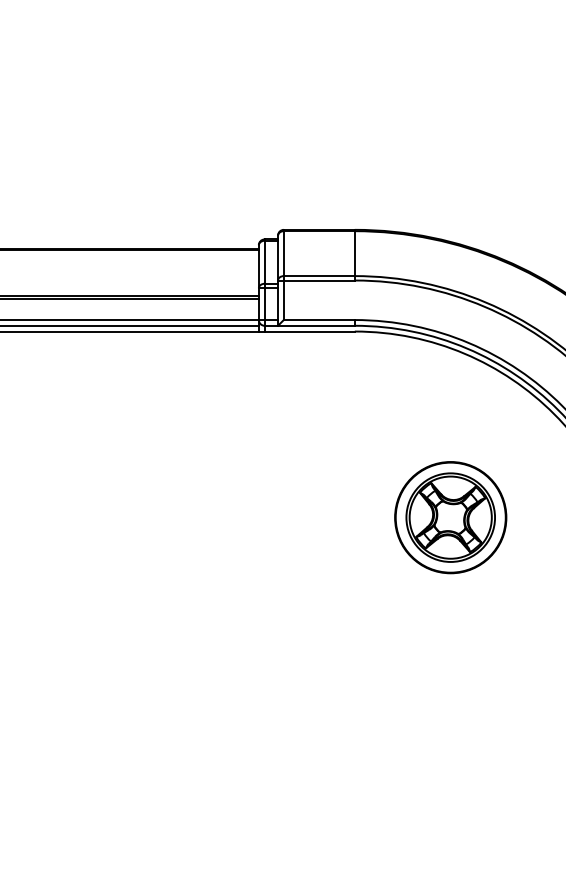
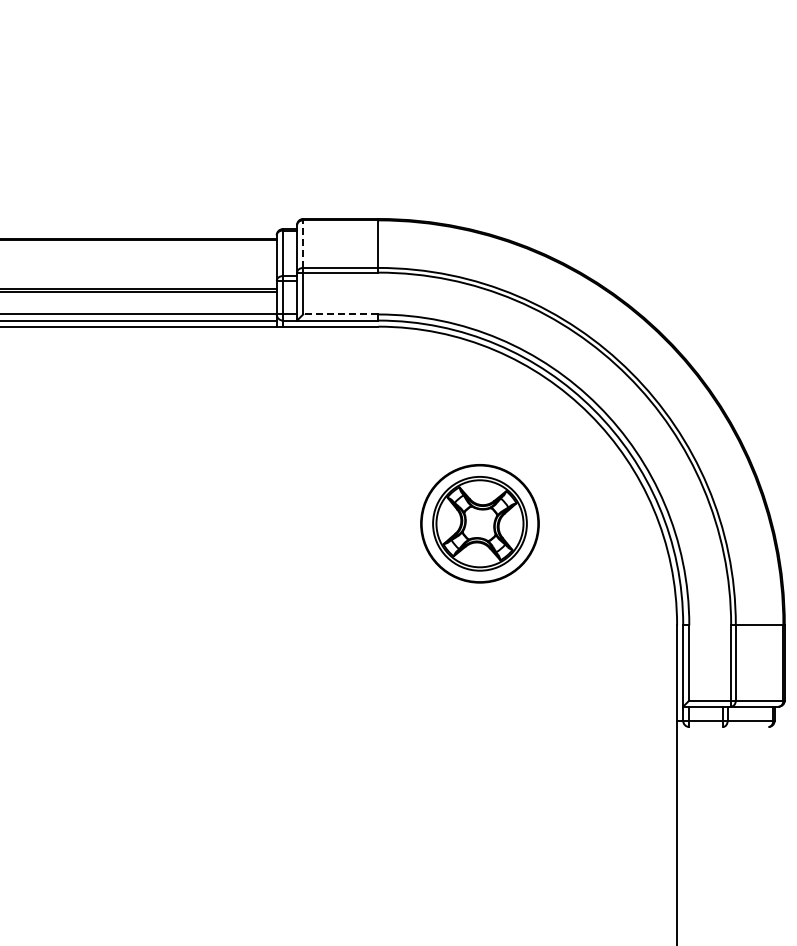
line: (284, 253) -> (303, 244), solid -> dashed
line: (319, 320) -> (340, 314), solid -> dashed

